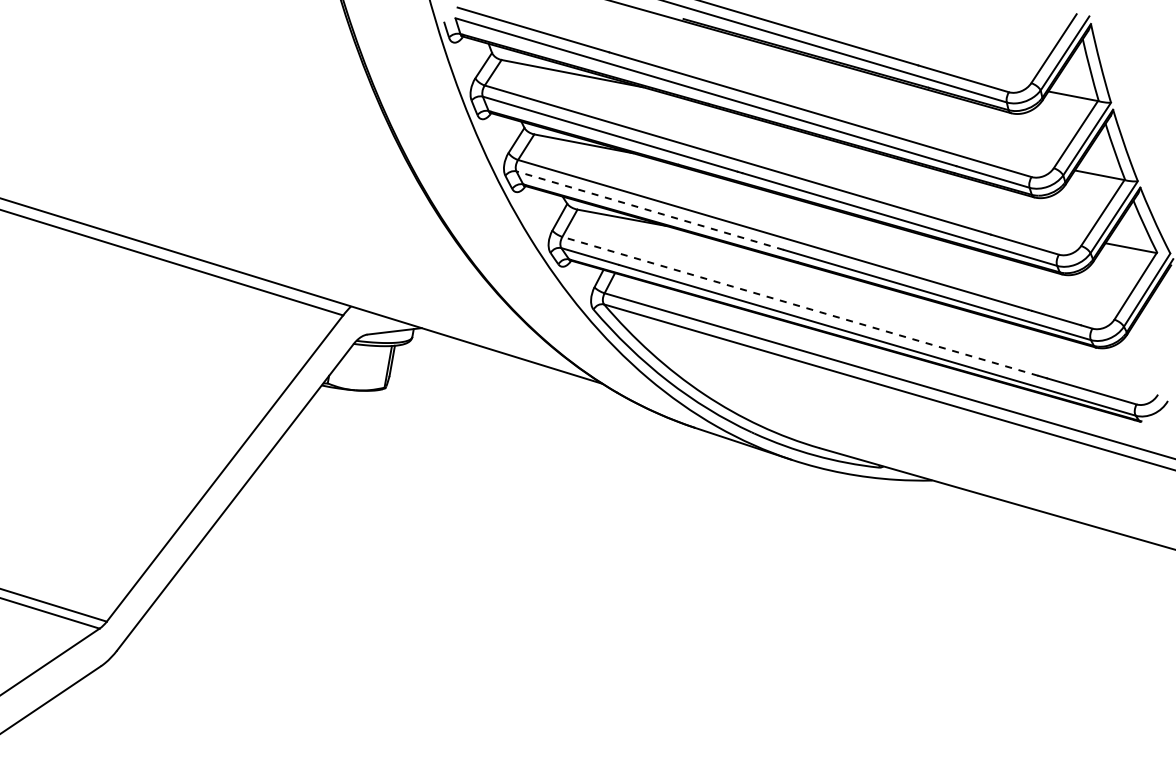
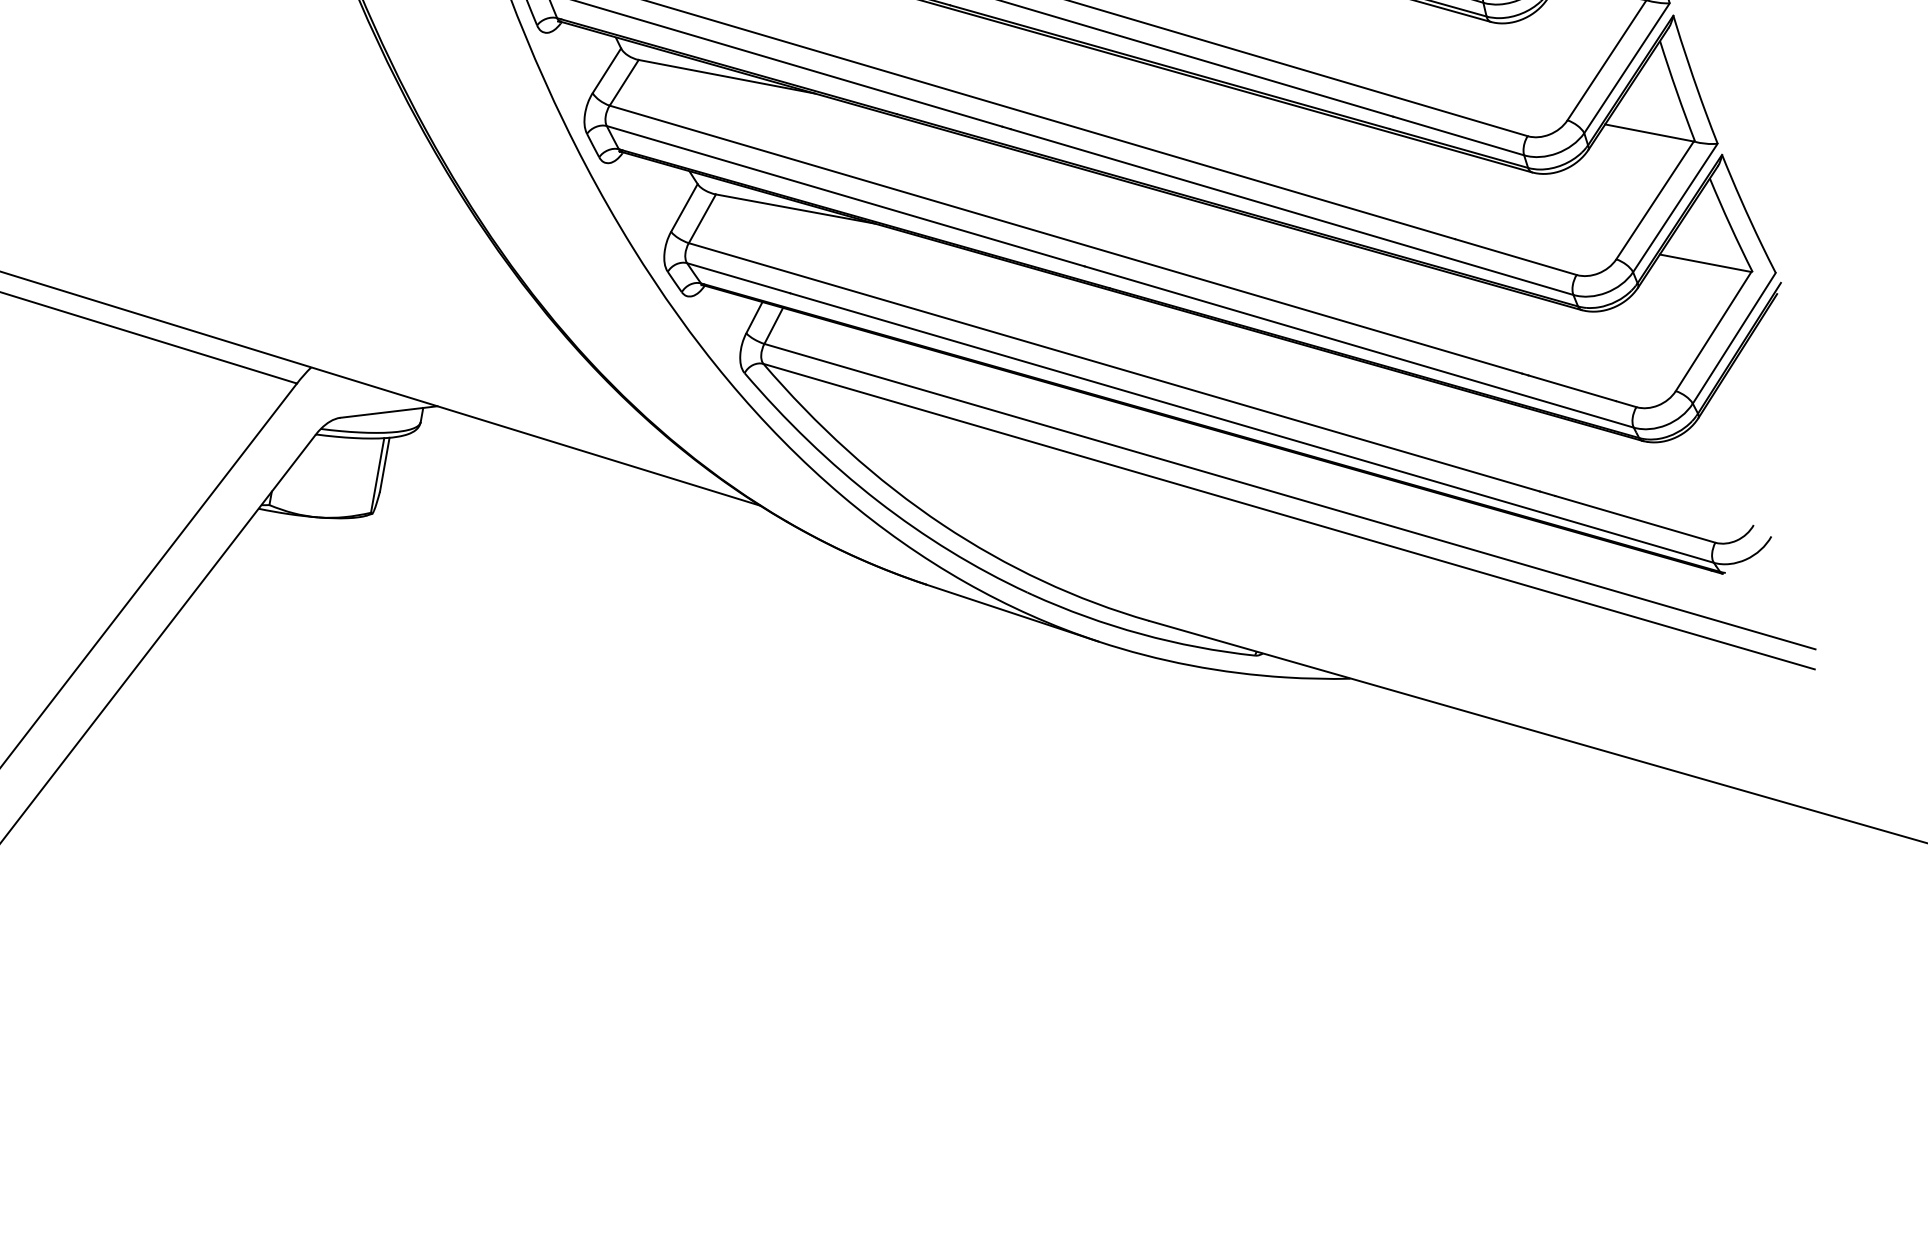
line: (649, 210) -> (844, 195), dashed -> solid
line: (800, 306) -> (1114, 367), dashed -> solid

